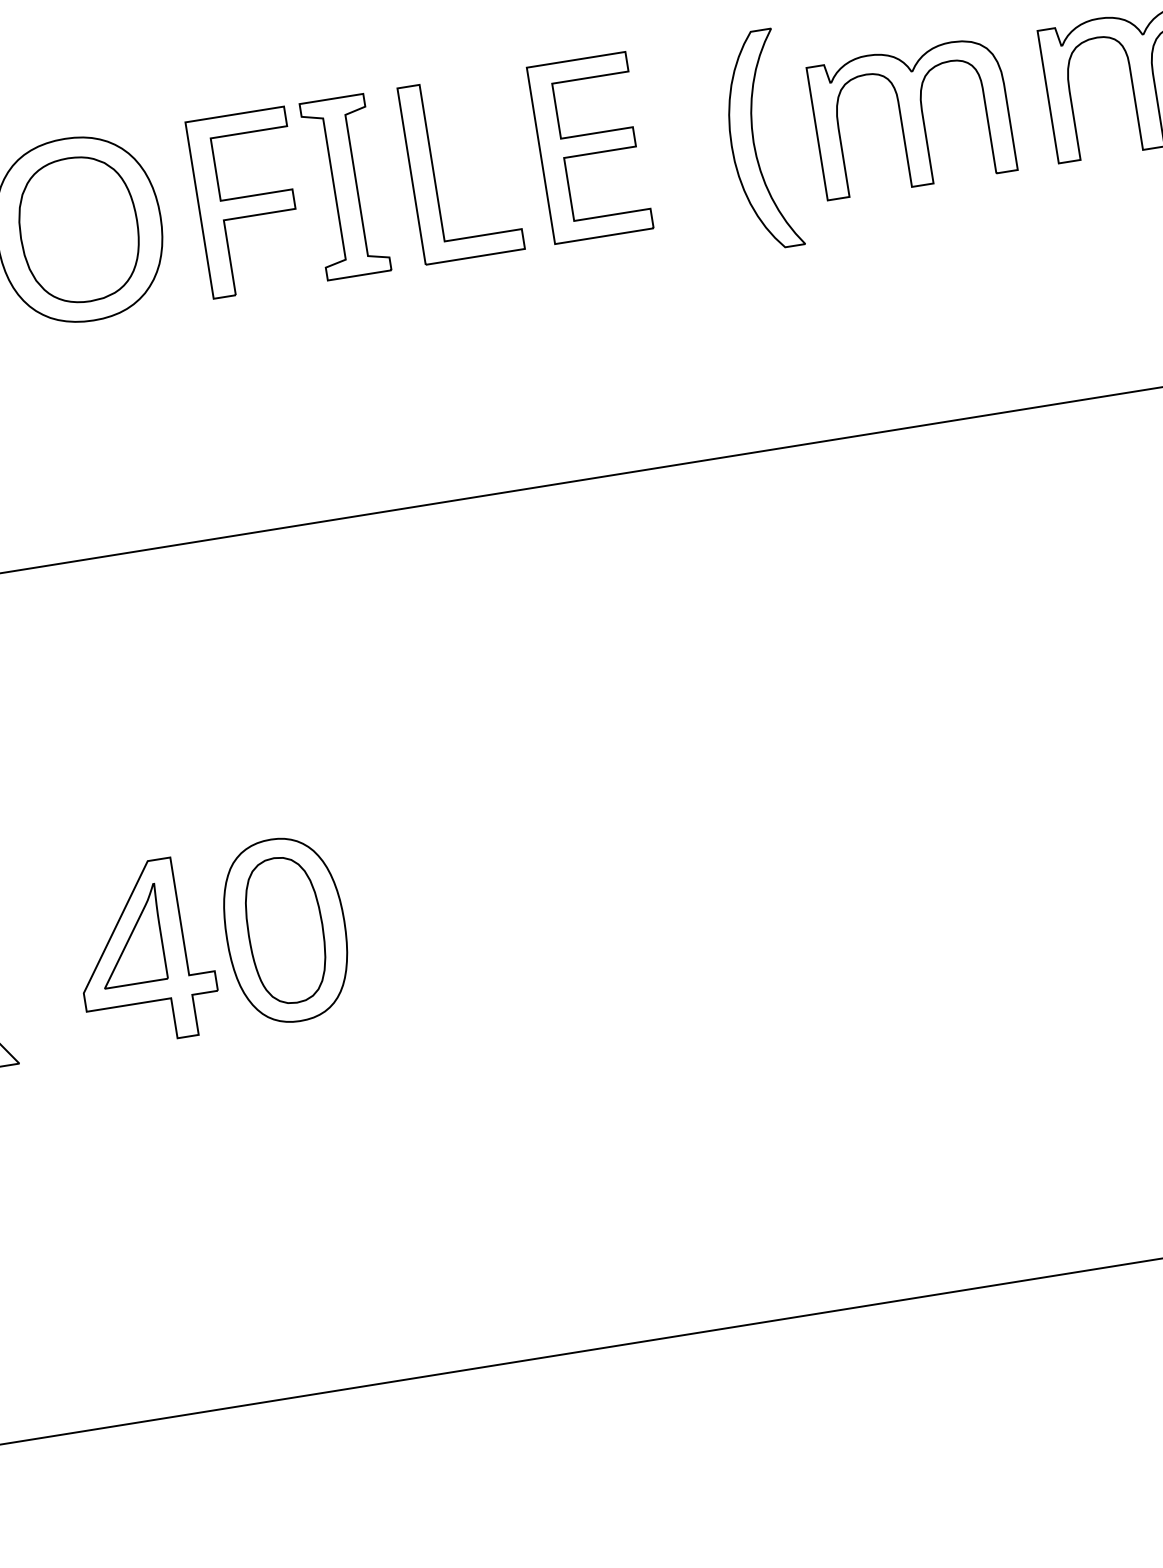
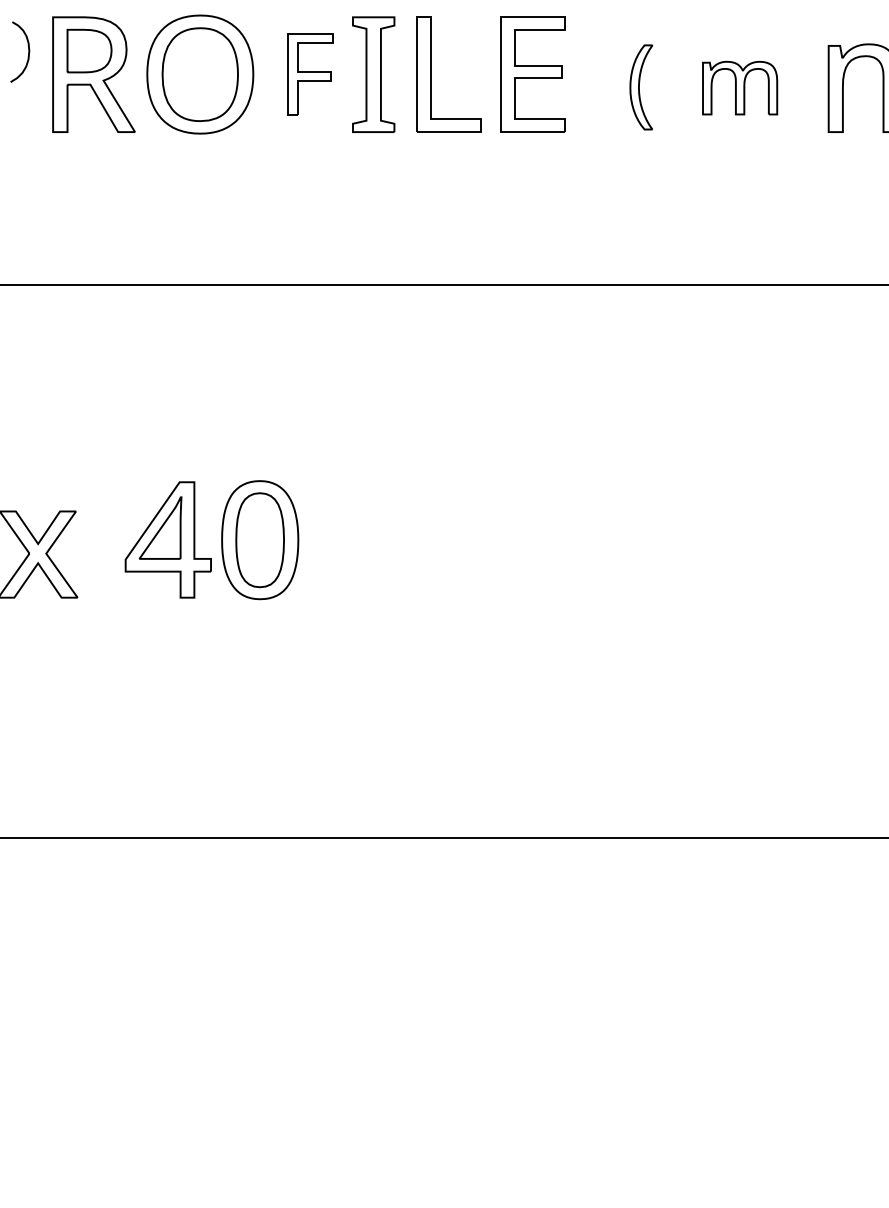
part: (910, 116) -> (739, 87), size x0.6
part: (760, 140) -> (641, 87), size x0.6
part: (248, 202) -> (310, 74), size x0.7

